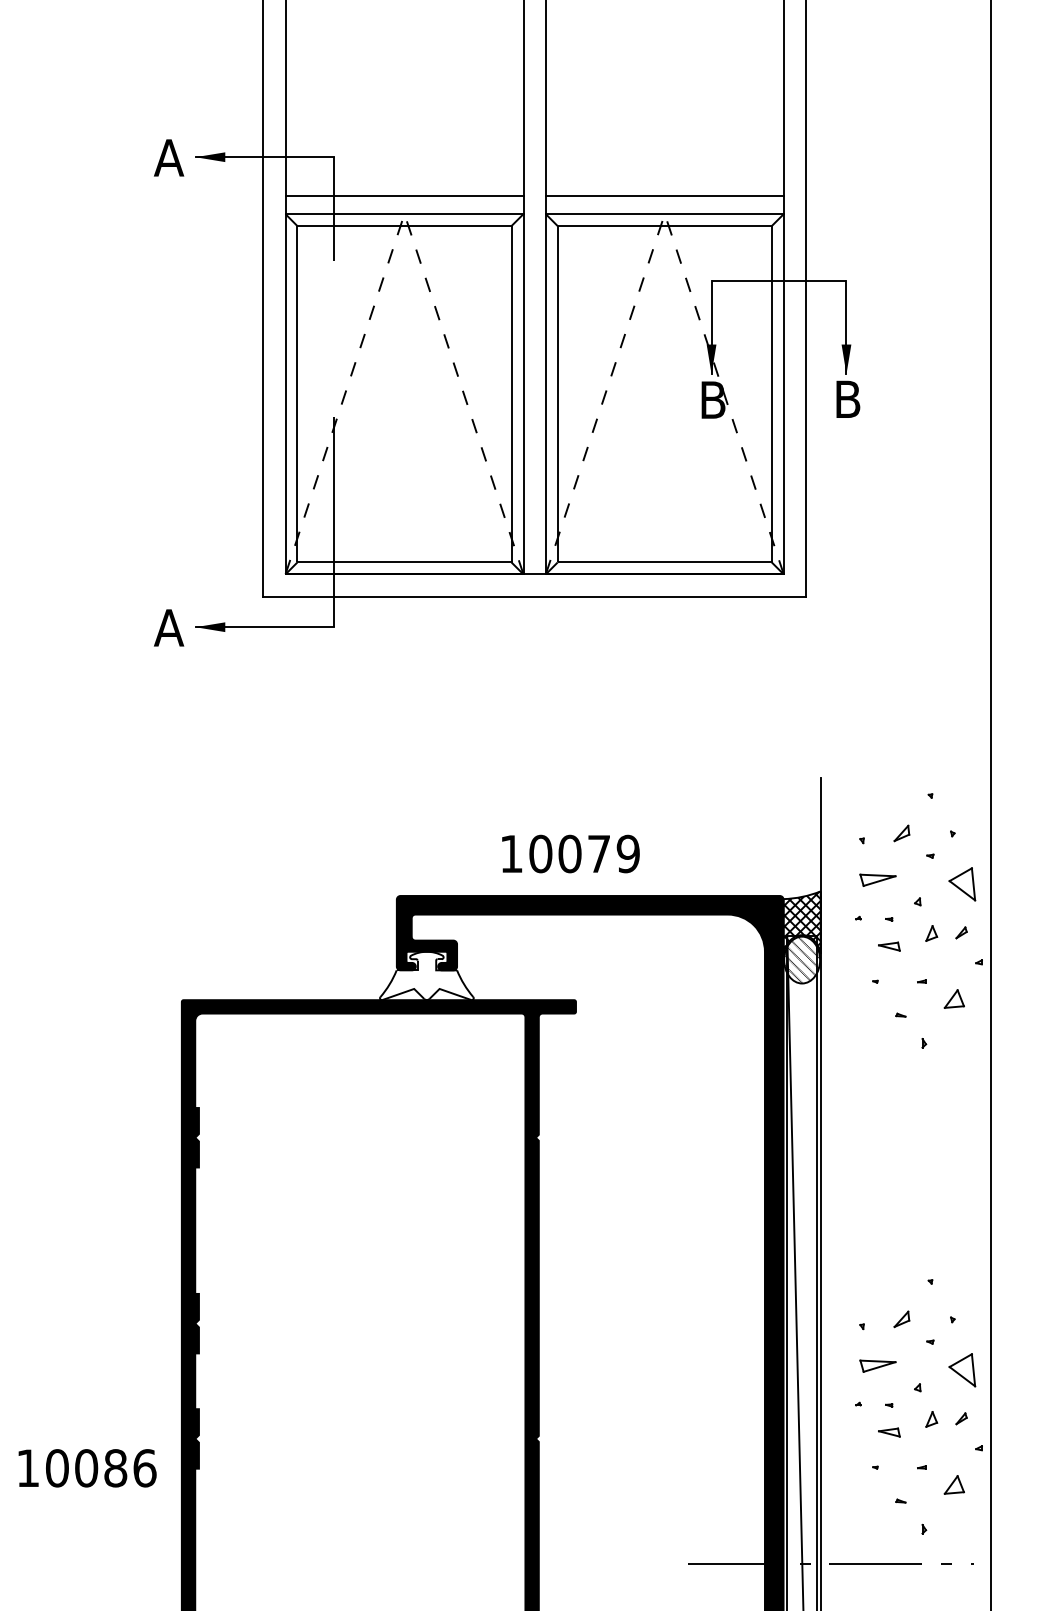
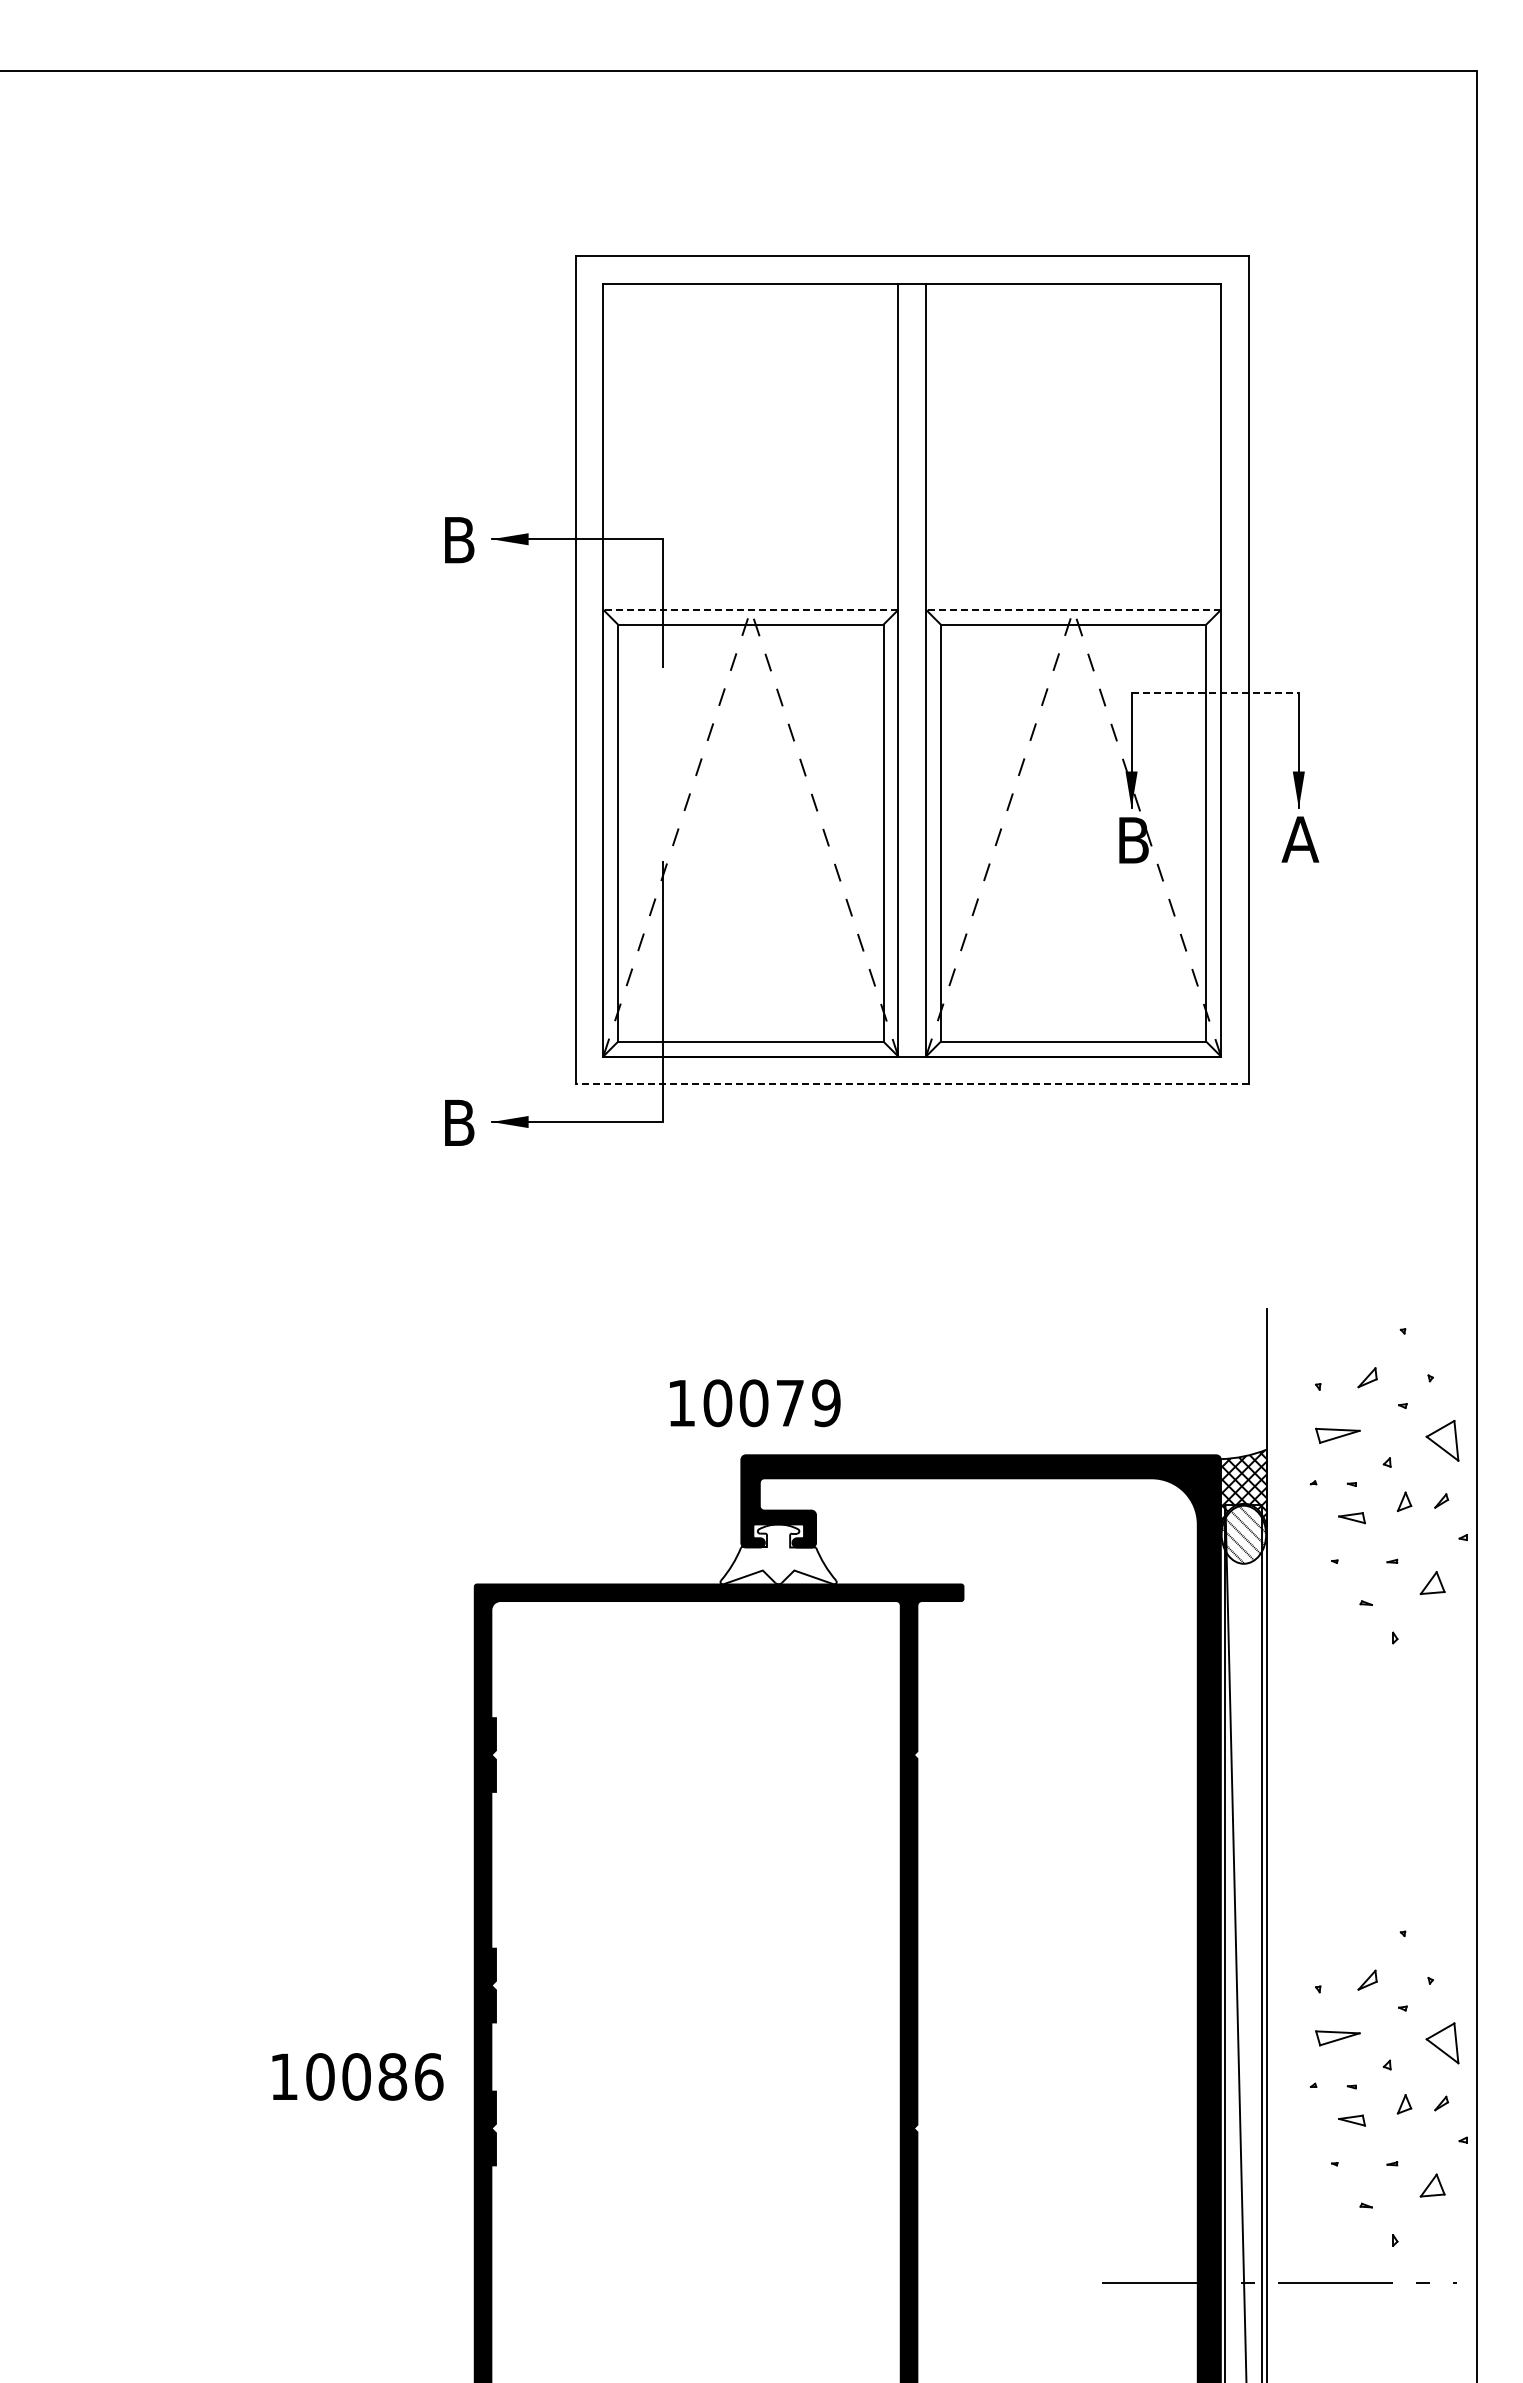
text: (168, 158) -> (458, 540), A -> B
line: (404, 195) -> (750, 586), removed
line: (664, 195) -> (1073, 586), removed
line: (404, 213) -> (750, 609), solid -> dashed
line: (664, 213) -> (1073, 609), solid -> dashed
line: (779, 280) -> (1215, 692), solid -> dashed
text: (847, 399) -> (1300, 839), B -> A
line: (534, 596) -> (912, 1084), solid -> dashed
text: (168, 627) -> (458, 1122), A -> B
text: (571, 854) -> (755, 1403), moved
text: (87, 1467) -> (357, 2076), moved

